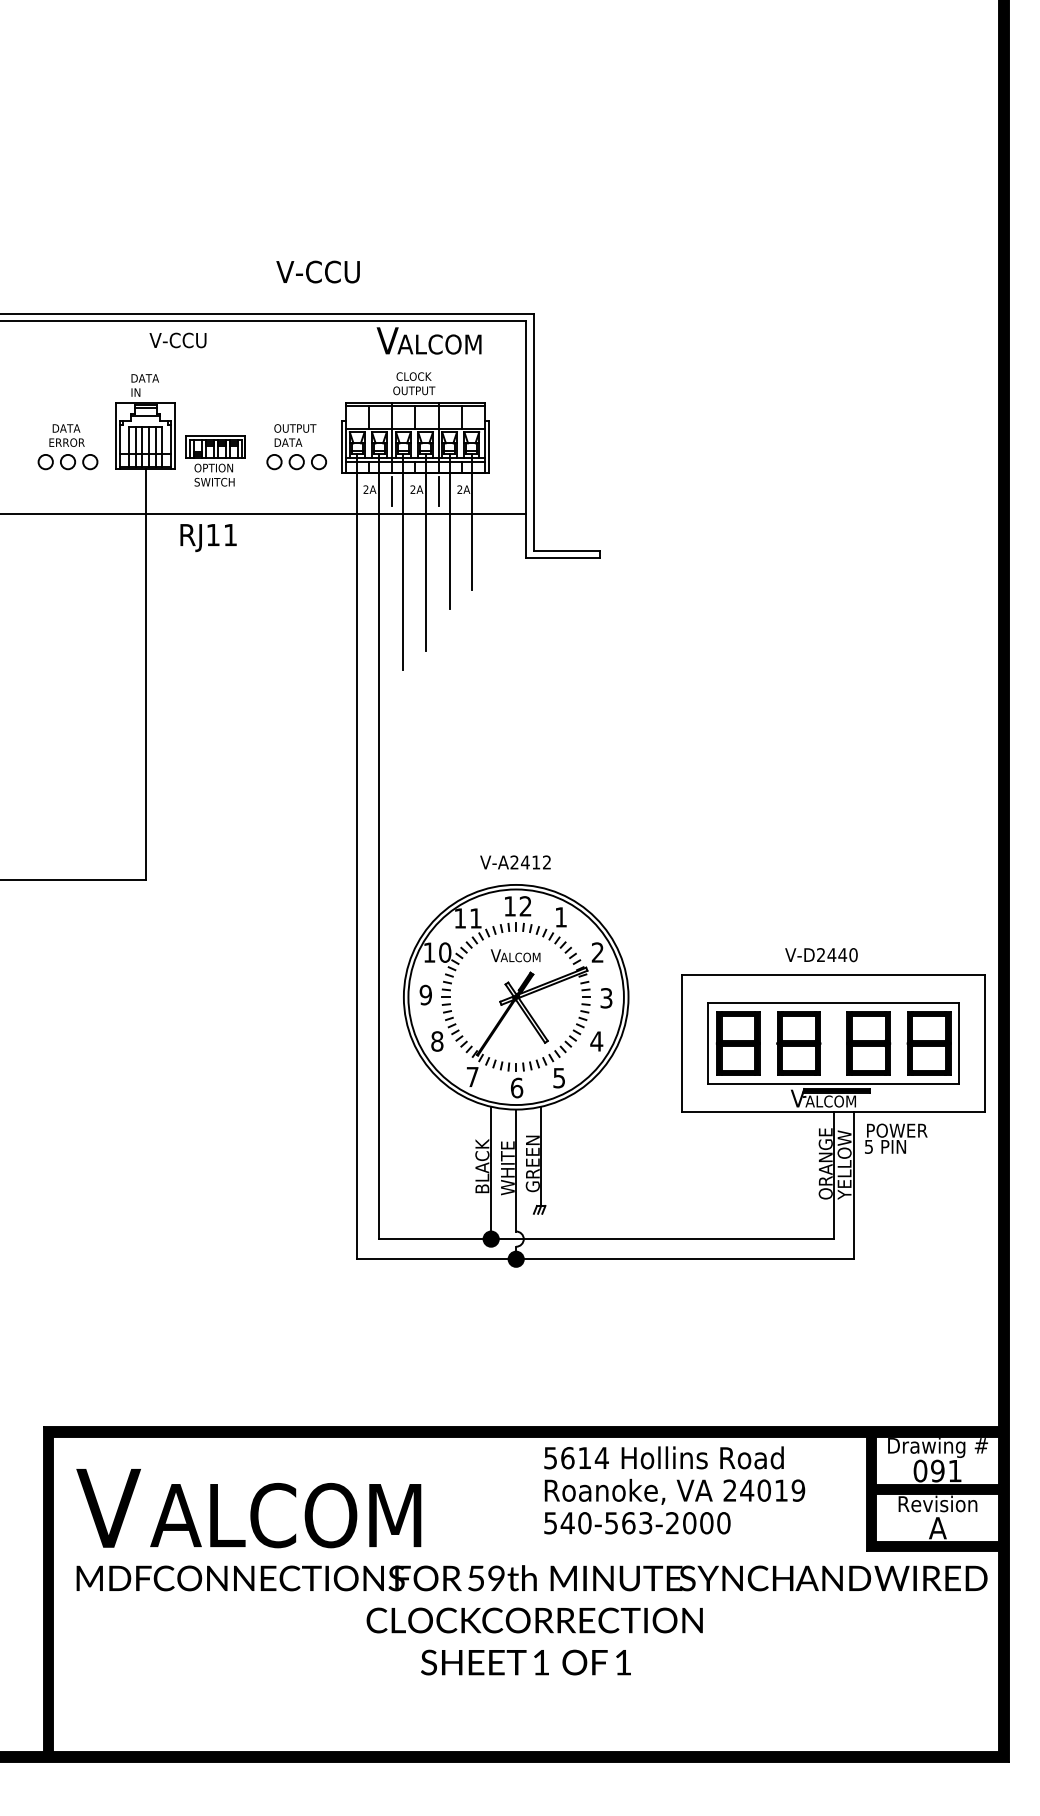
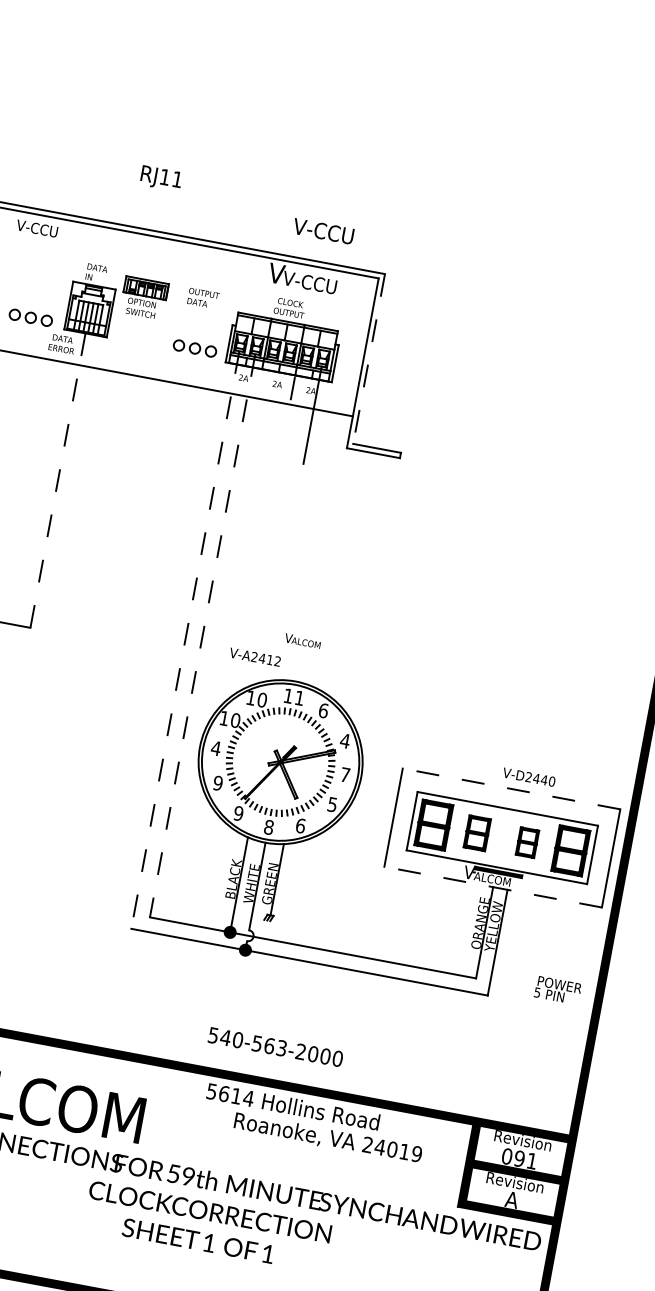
text: (317, 271) -> (323, 230), moved
text: (177, 340) -> (36, 228), moved
text: (439, 344) -> (313, 283), ALCOM -> V-CCU
line: (533, 432) -> (368, 359), solid -> dashed
text: (66, 435) -> (61, 344), moved
text: (295, 435) -> (203, 298), moved
part: (215, 460) -> (144, 297), moved
line: (392, 491) -> (259, 382), removed
line: (449, 531) -> (295, 418), removed
text: (208, 538) -> (161, 179), moved
line: (425, 552) -> (275, 430), removed
line: (403, 562) -> (258, 434), removed
line: (145, 674) -> (57, 480), solid -> dashed
line: (379, 847) -> (202, 636), solid -> dashed
line: (357, 857) -> (185, 640), solid -> dashed
text: (515, 862) -> (255, 657), moved
text: (525, 906) -> (299, 698), 12 -> 11
text: (561, 917) -> (323, 710), 1 -> 6
text: (475, 918) -> (262, 700), 11 -> 10
text: (597, 952) -> (345, 740), 2 -> 4
text: (515, 955) -> (302, 640), moved
text: (821, 955) -> (529, 777), moved
line: (833, 975) -> (511, 789), solid -> dashed
text: (425, 994) -> (215, 747), 9 -> 4
text: (606, 998) -> (345, 775), 3 -> 7
text: (437, 1041) -> (218, 783), 8 -> 9
text: (596, 1041) -> (332, 804), 4 -> 5
part: (798, 1043) -> (477, 833), size x0.7
part: (868, 1043) -> (527, 842), size x0.6
text: (472, 1076) -> (238, 813), 7 -> 9
text: (559, 1077) -> (300, 825), 5 -> 6
text: (516, 1087) -> (268, 826), 6 -> 8
line: (833, 1111) -> (493, 886), solid -> dashed
text: (896, 1138) -> (558, 990), moved
text: (938, 1447) -> (523, 1142), Drawing # -> Revision
text: (663, 1457) -> (292, 1106), moved
text: (637, 1523) -> (275, 1047), moved

